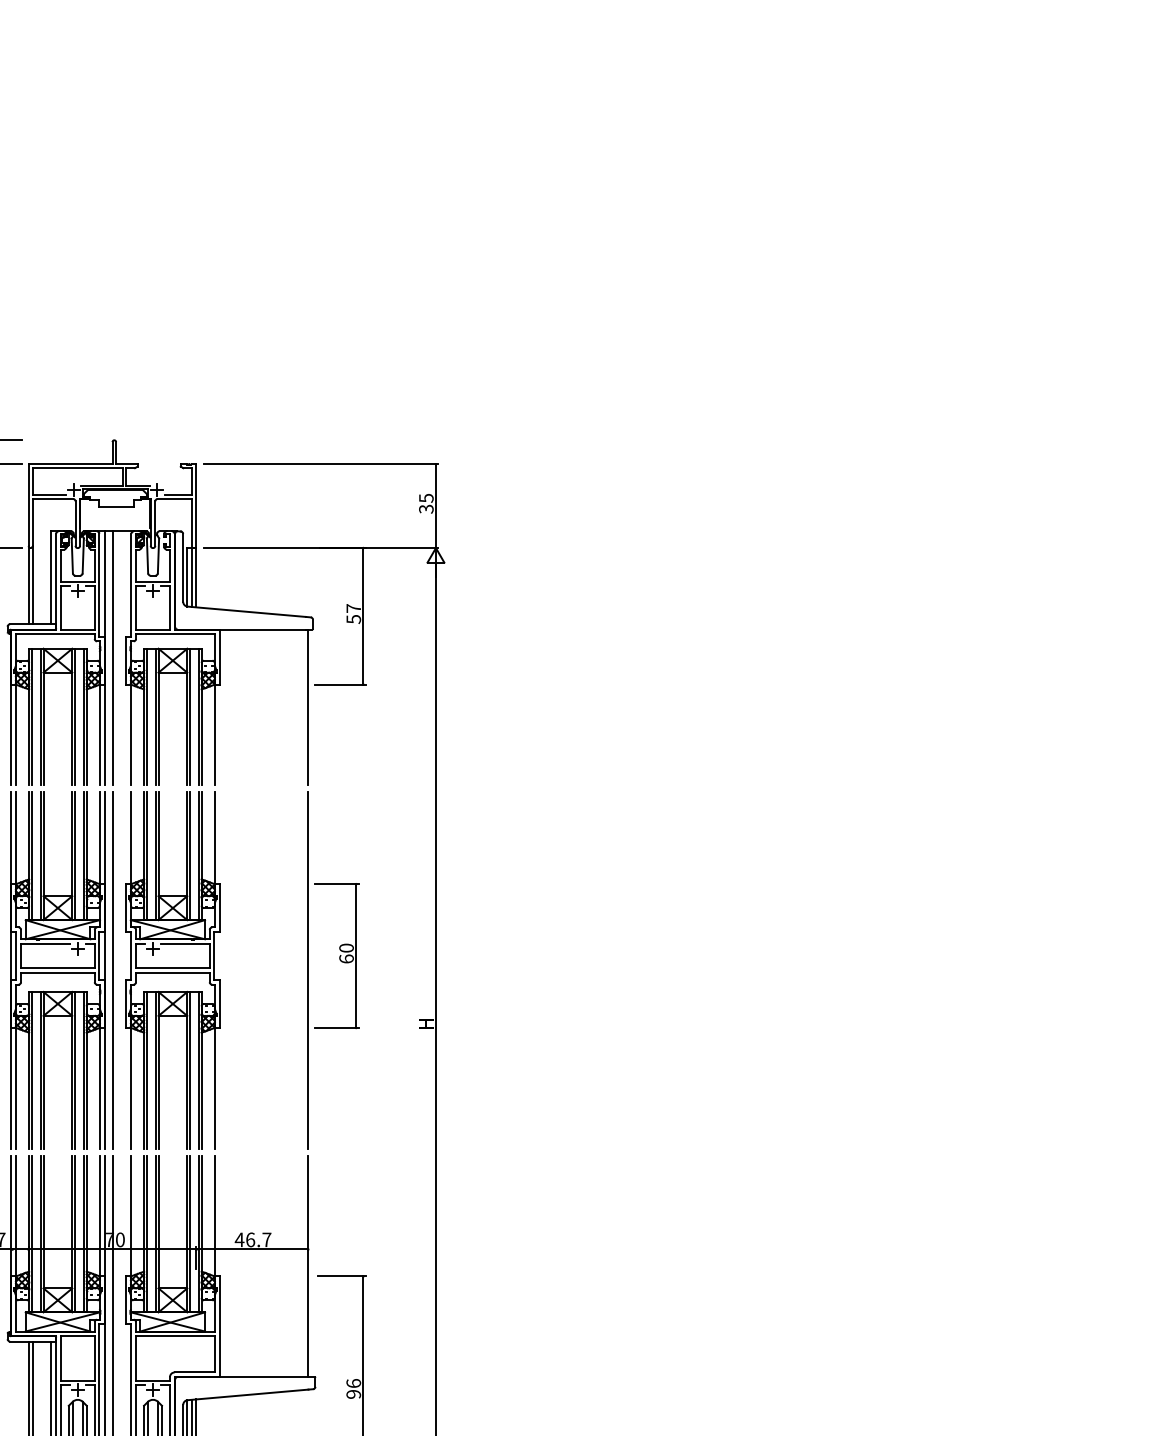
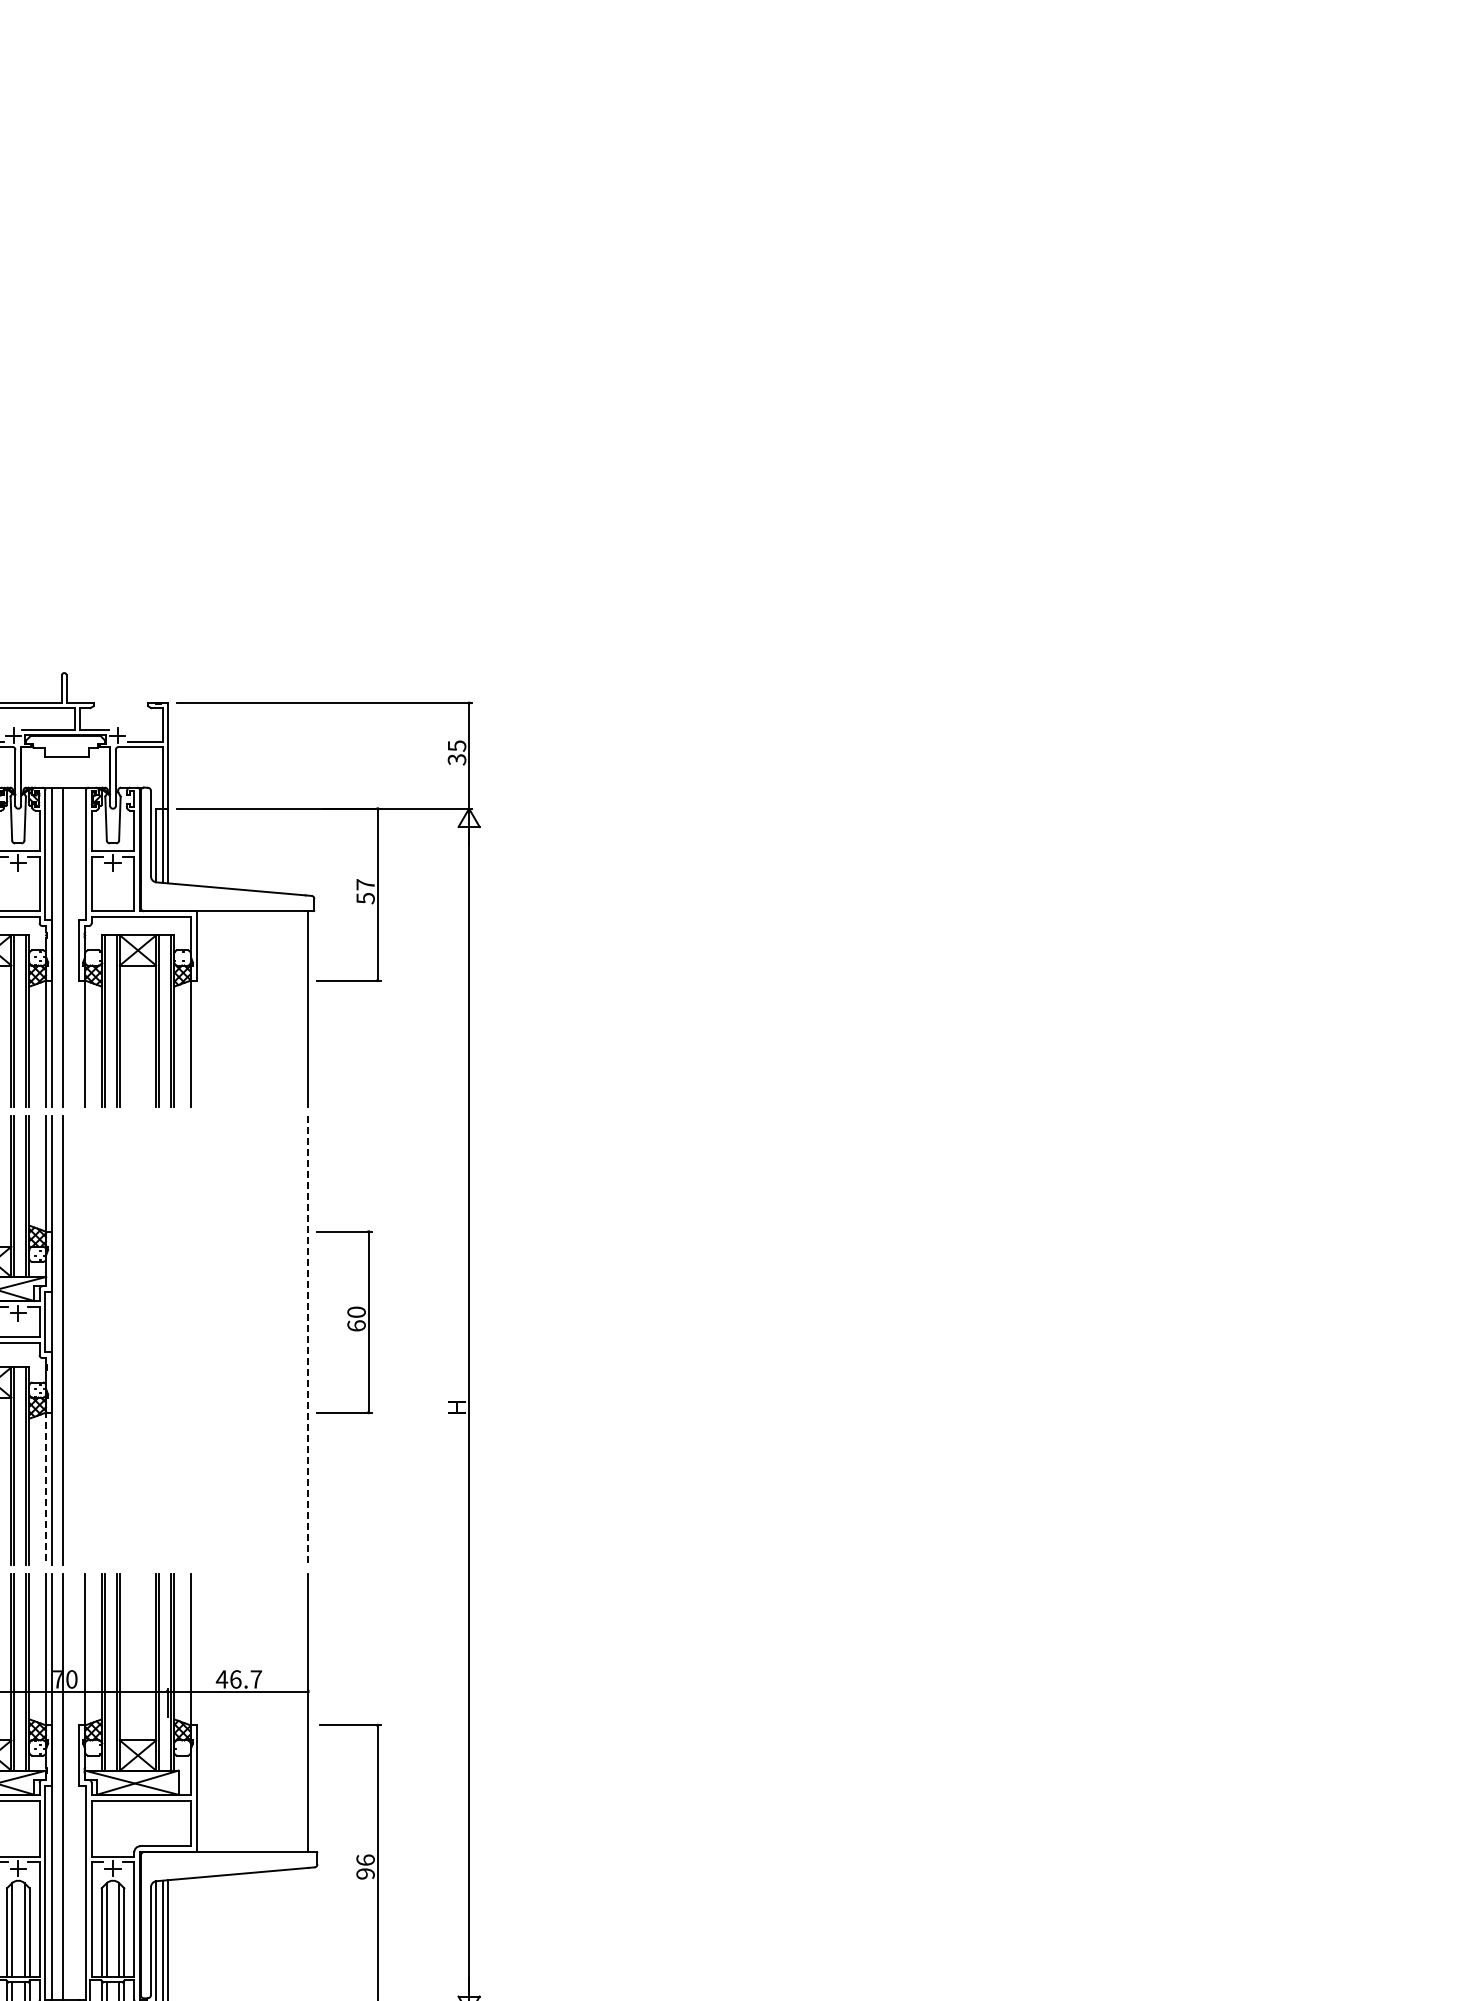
part: (172, 970) -> (137, 1340), removed
line: (308, 970) -> (308, 1340), solid -> dashed
line: (100, 1087) -> (46, 1487), solid -> dashed

